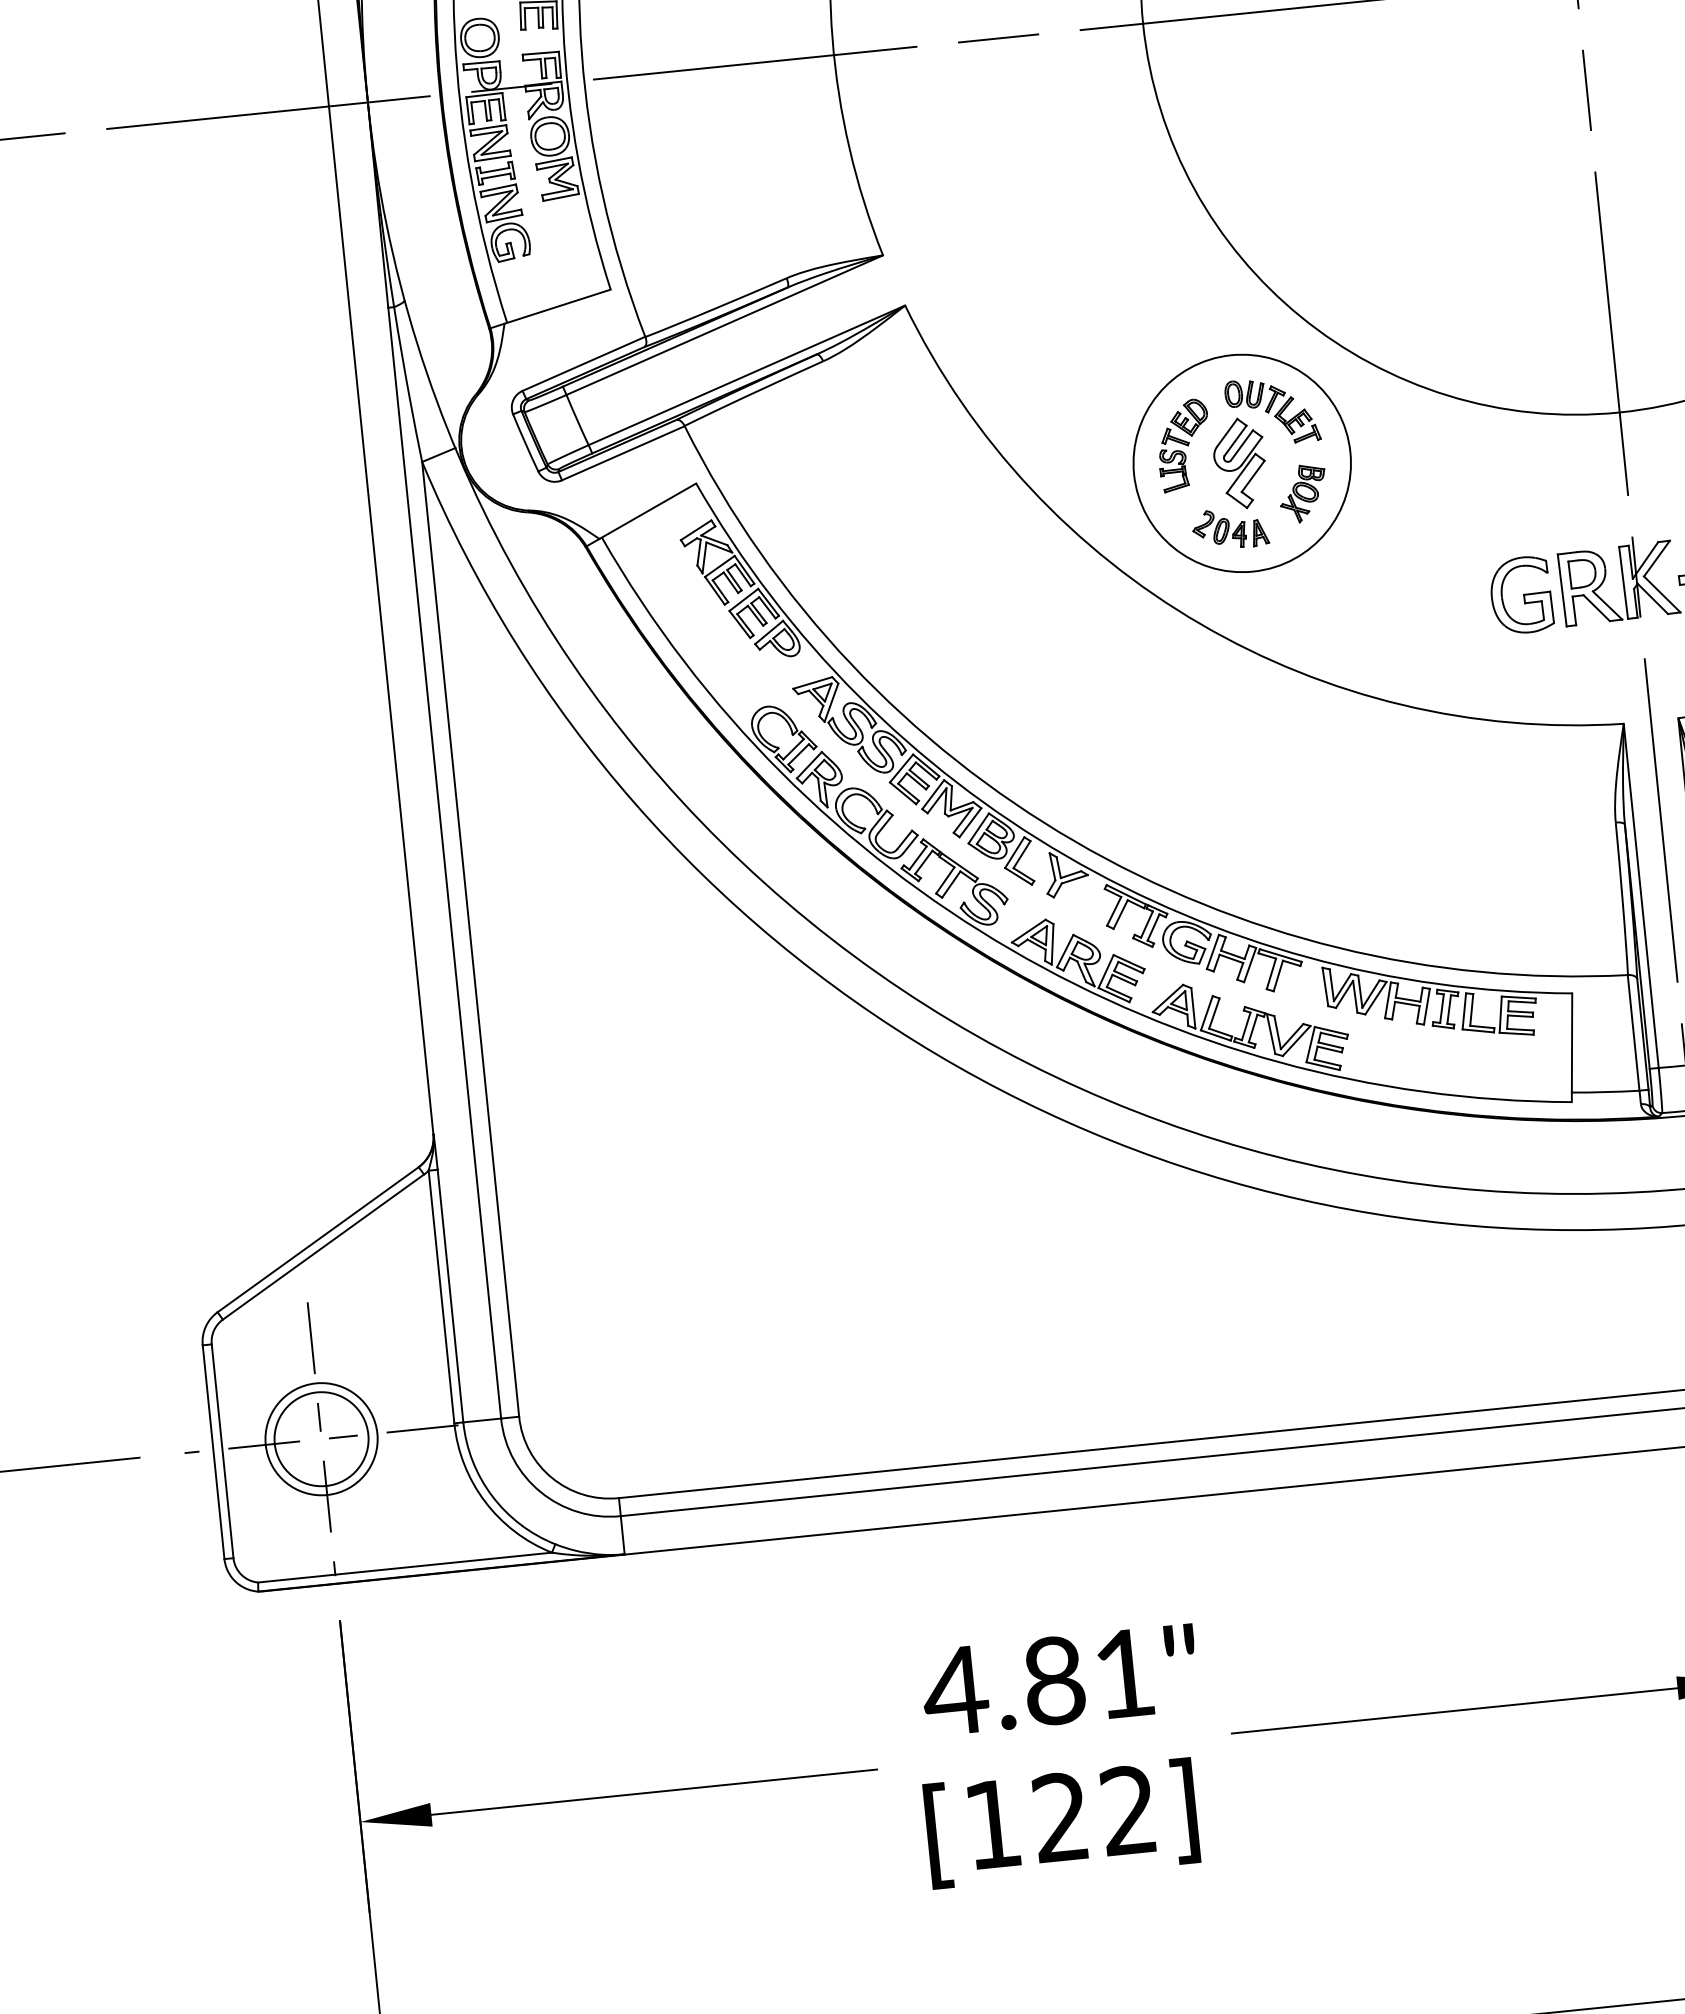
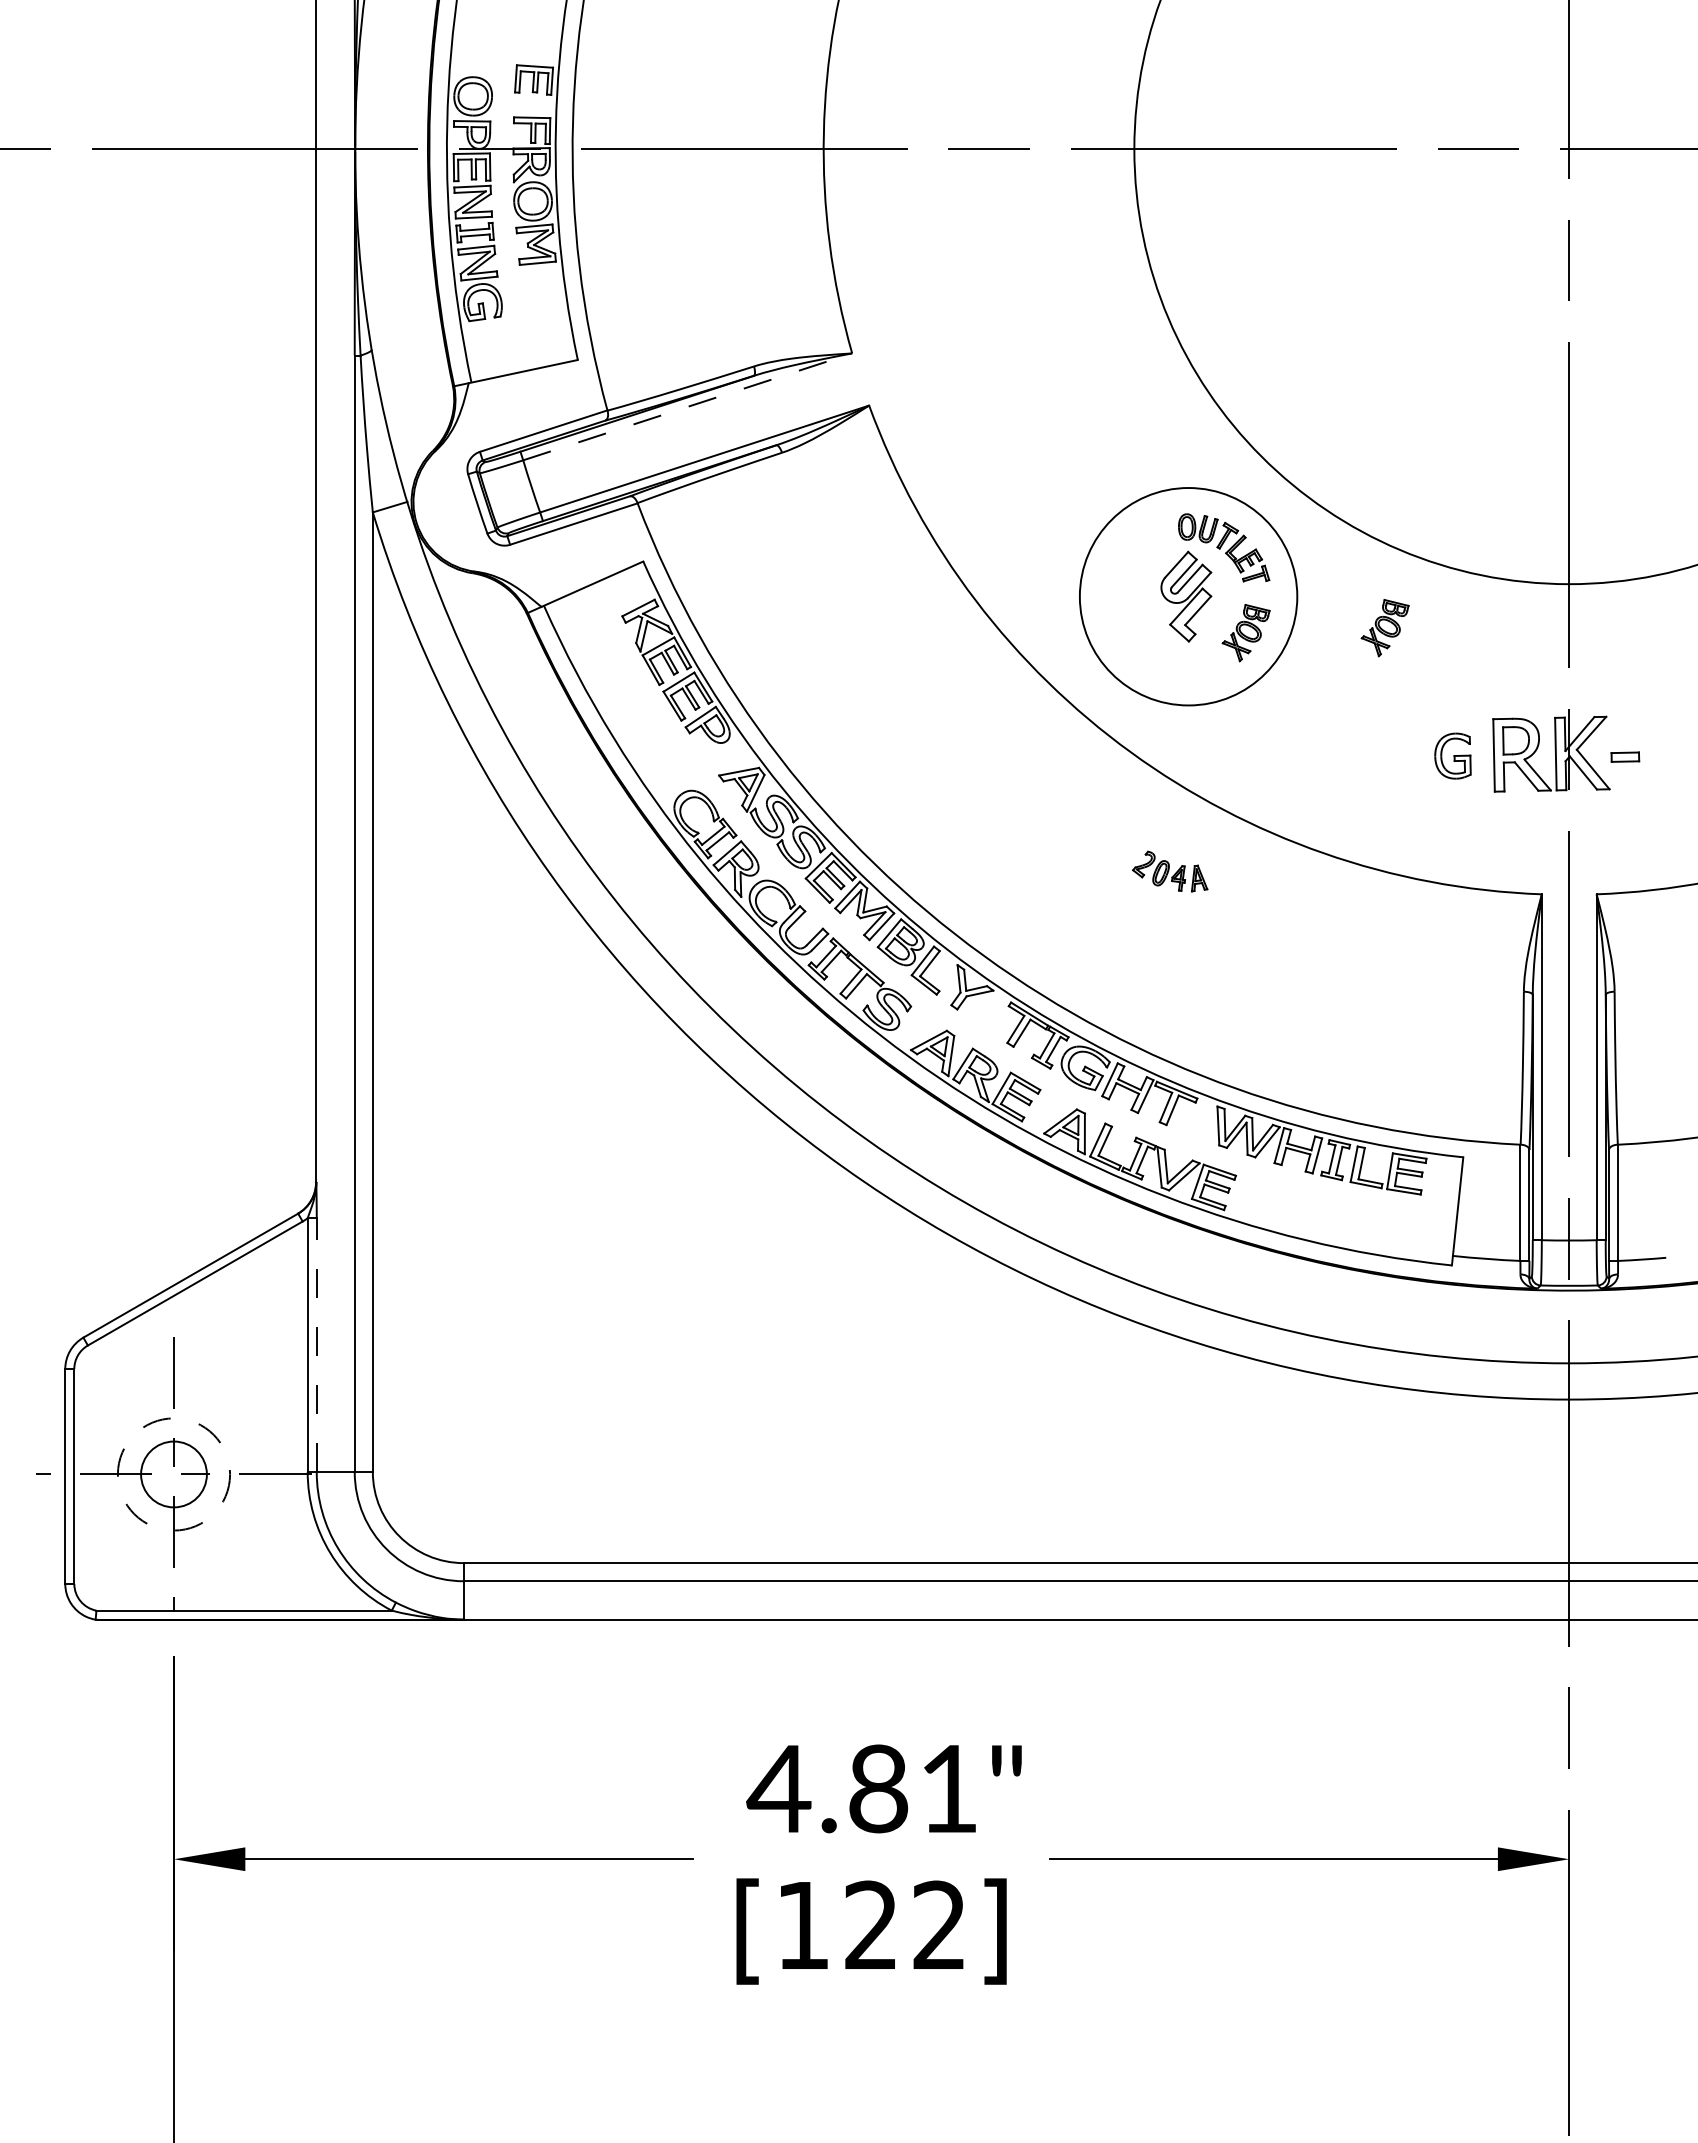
line: (724, 324) -> (687, 406), solid -> dashed
part: (1184, 445) -> (1132, 572), removed
part: (1440, 475) -> (1384, 628), added
part: (1230, 528) -> (1170, 871), moved
part: (1520, 594) -> (1452, 755), size x0.6
line: (450, 1296) -> (316, 1345), solid -> dashed
circle: (321, 1439) -> (173, 1474), size x0.7
circle: (321, 1439) -> (173, 1474), solid -> dashed

